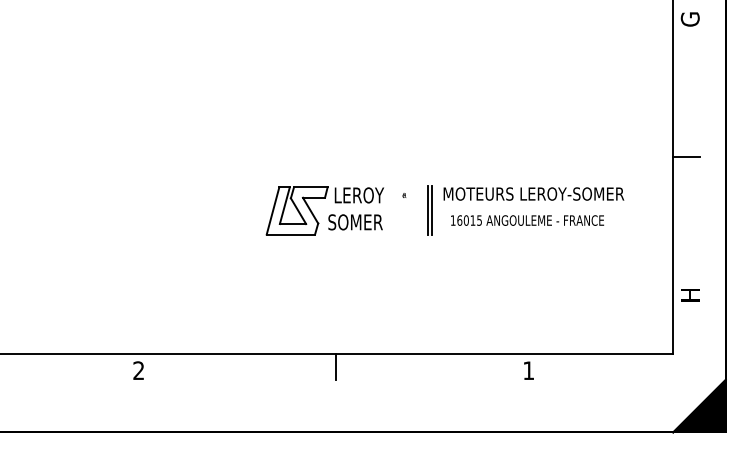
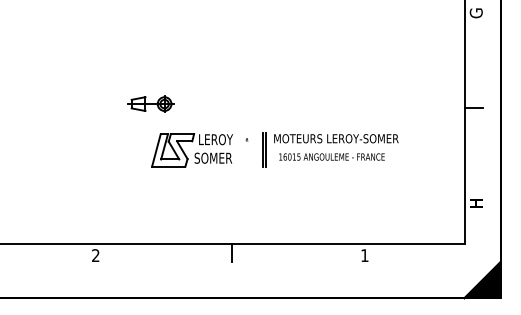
part: (218, 150) -> (150, 103), added
part: (444, 209) -> (274, 149), moved

